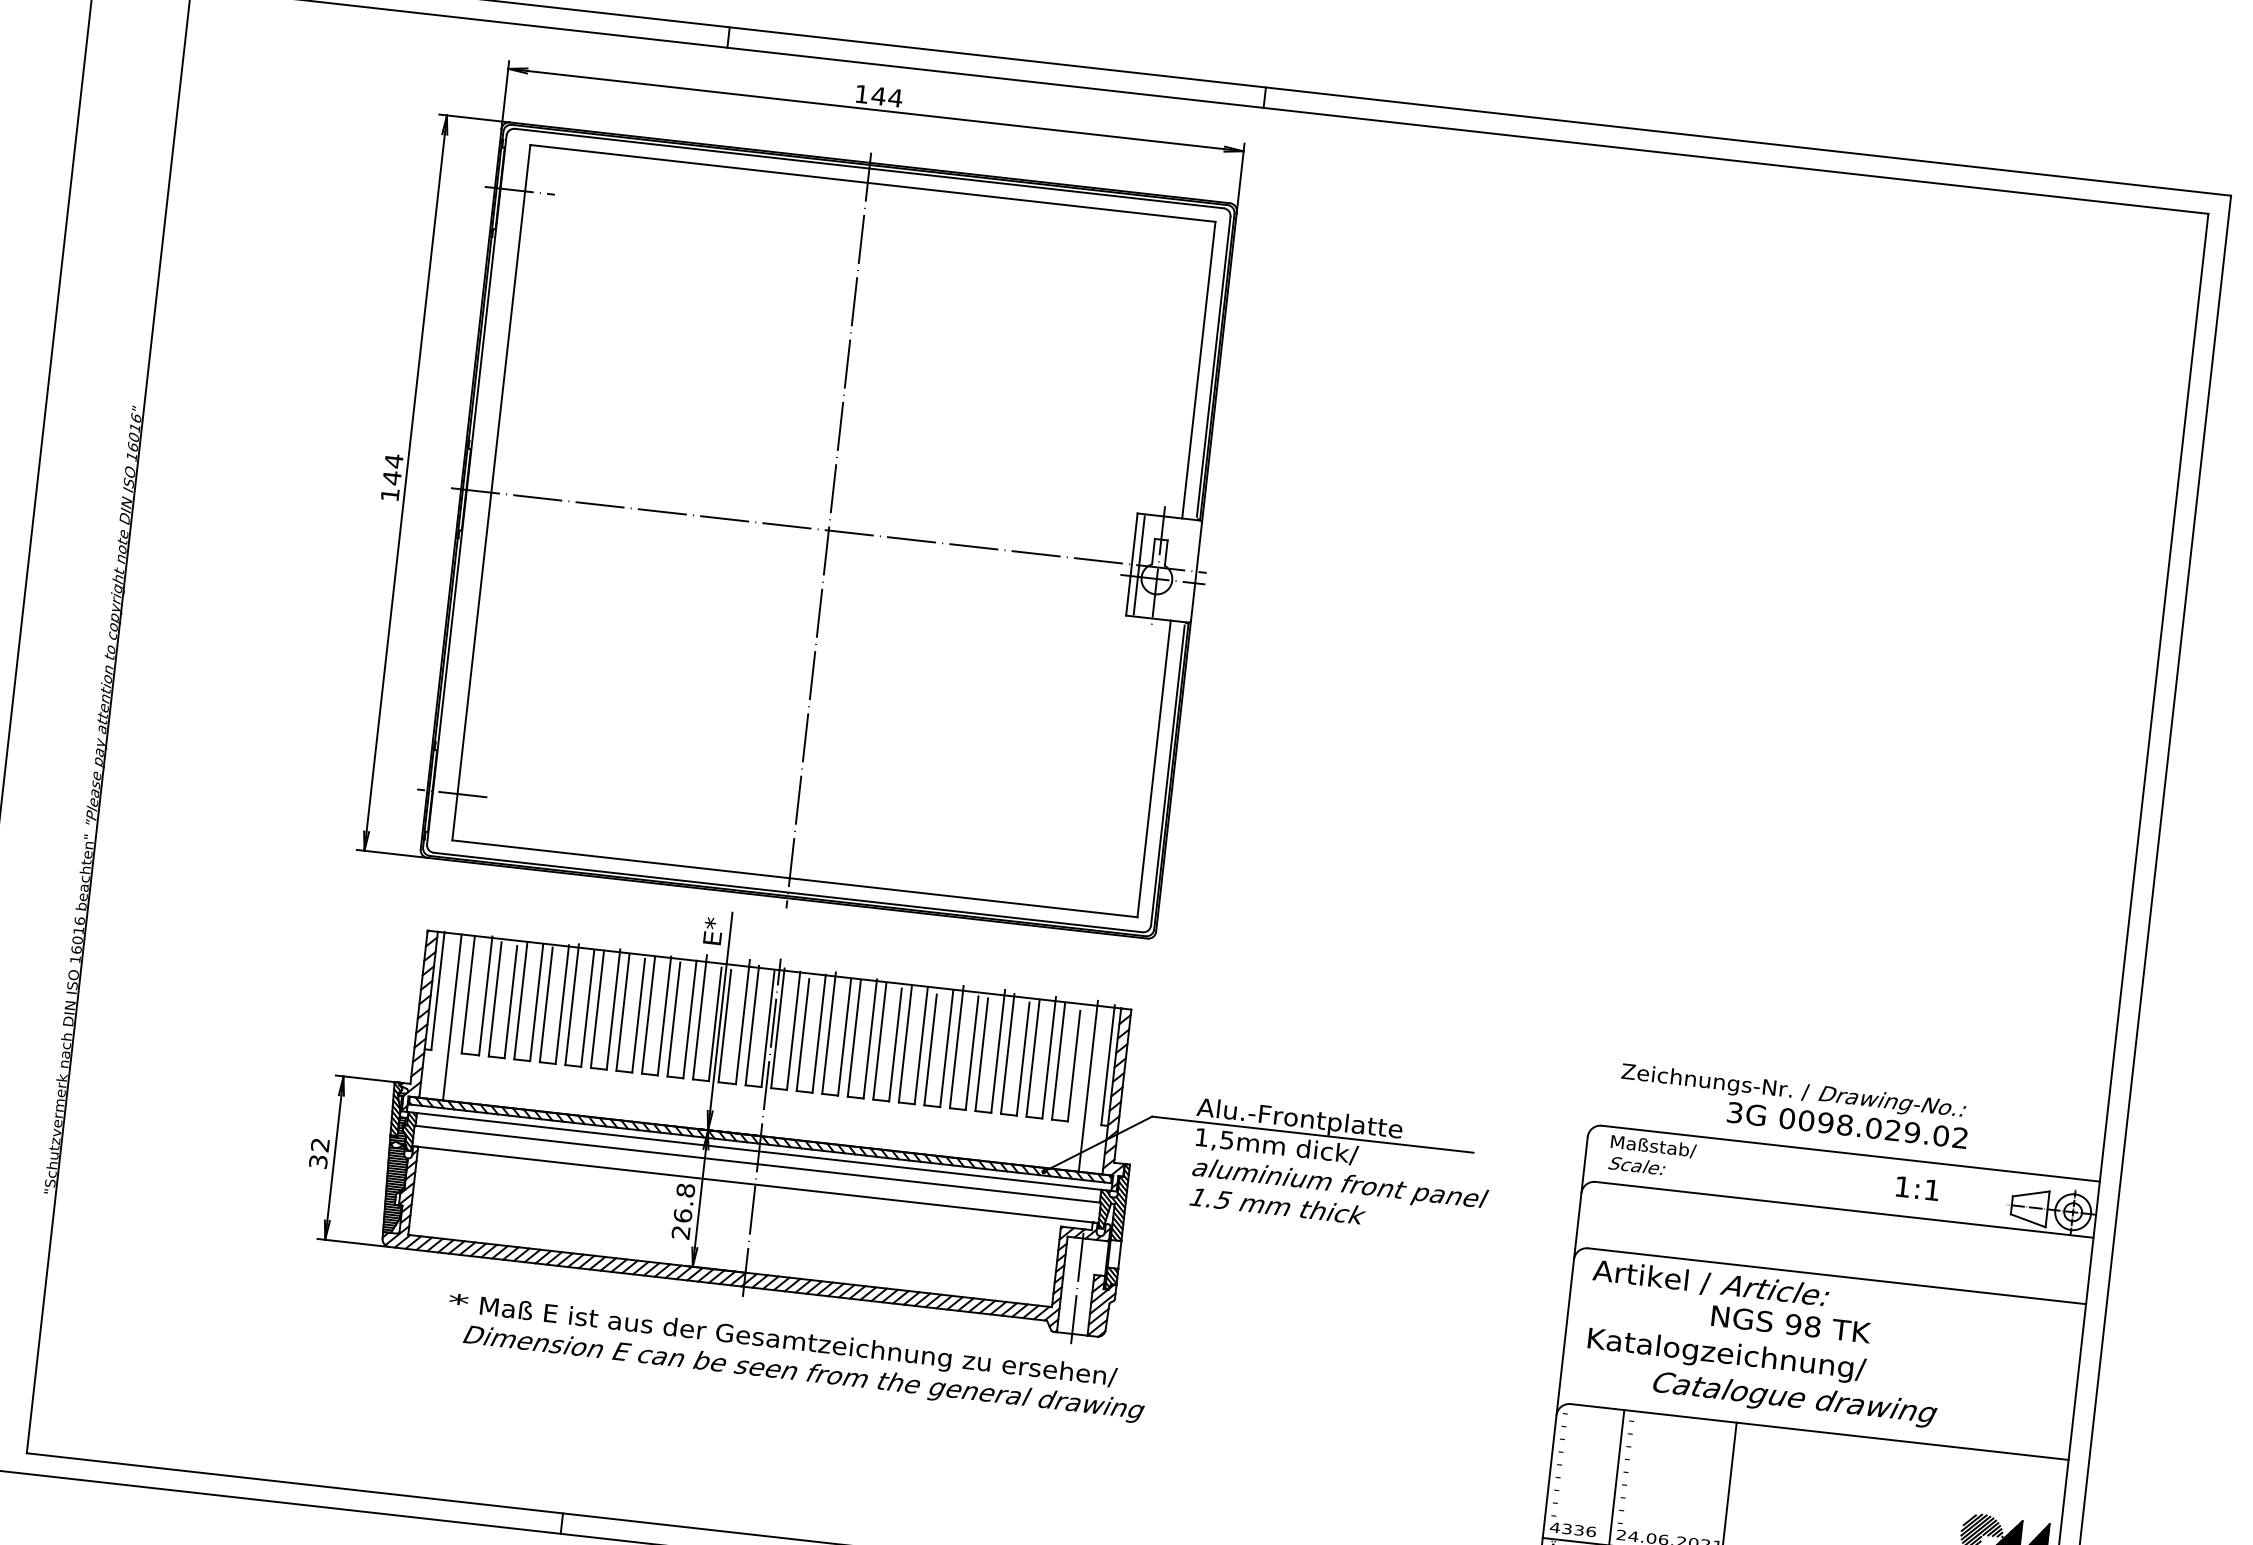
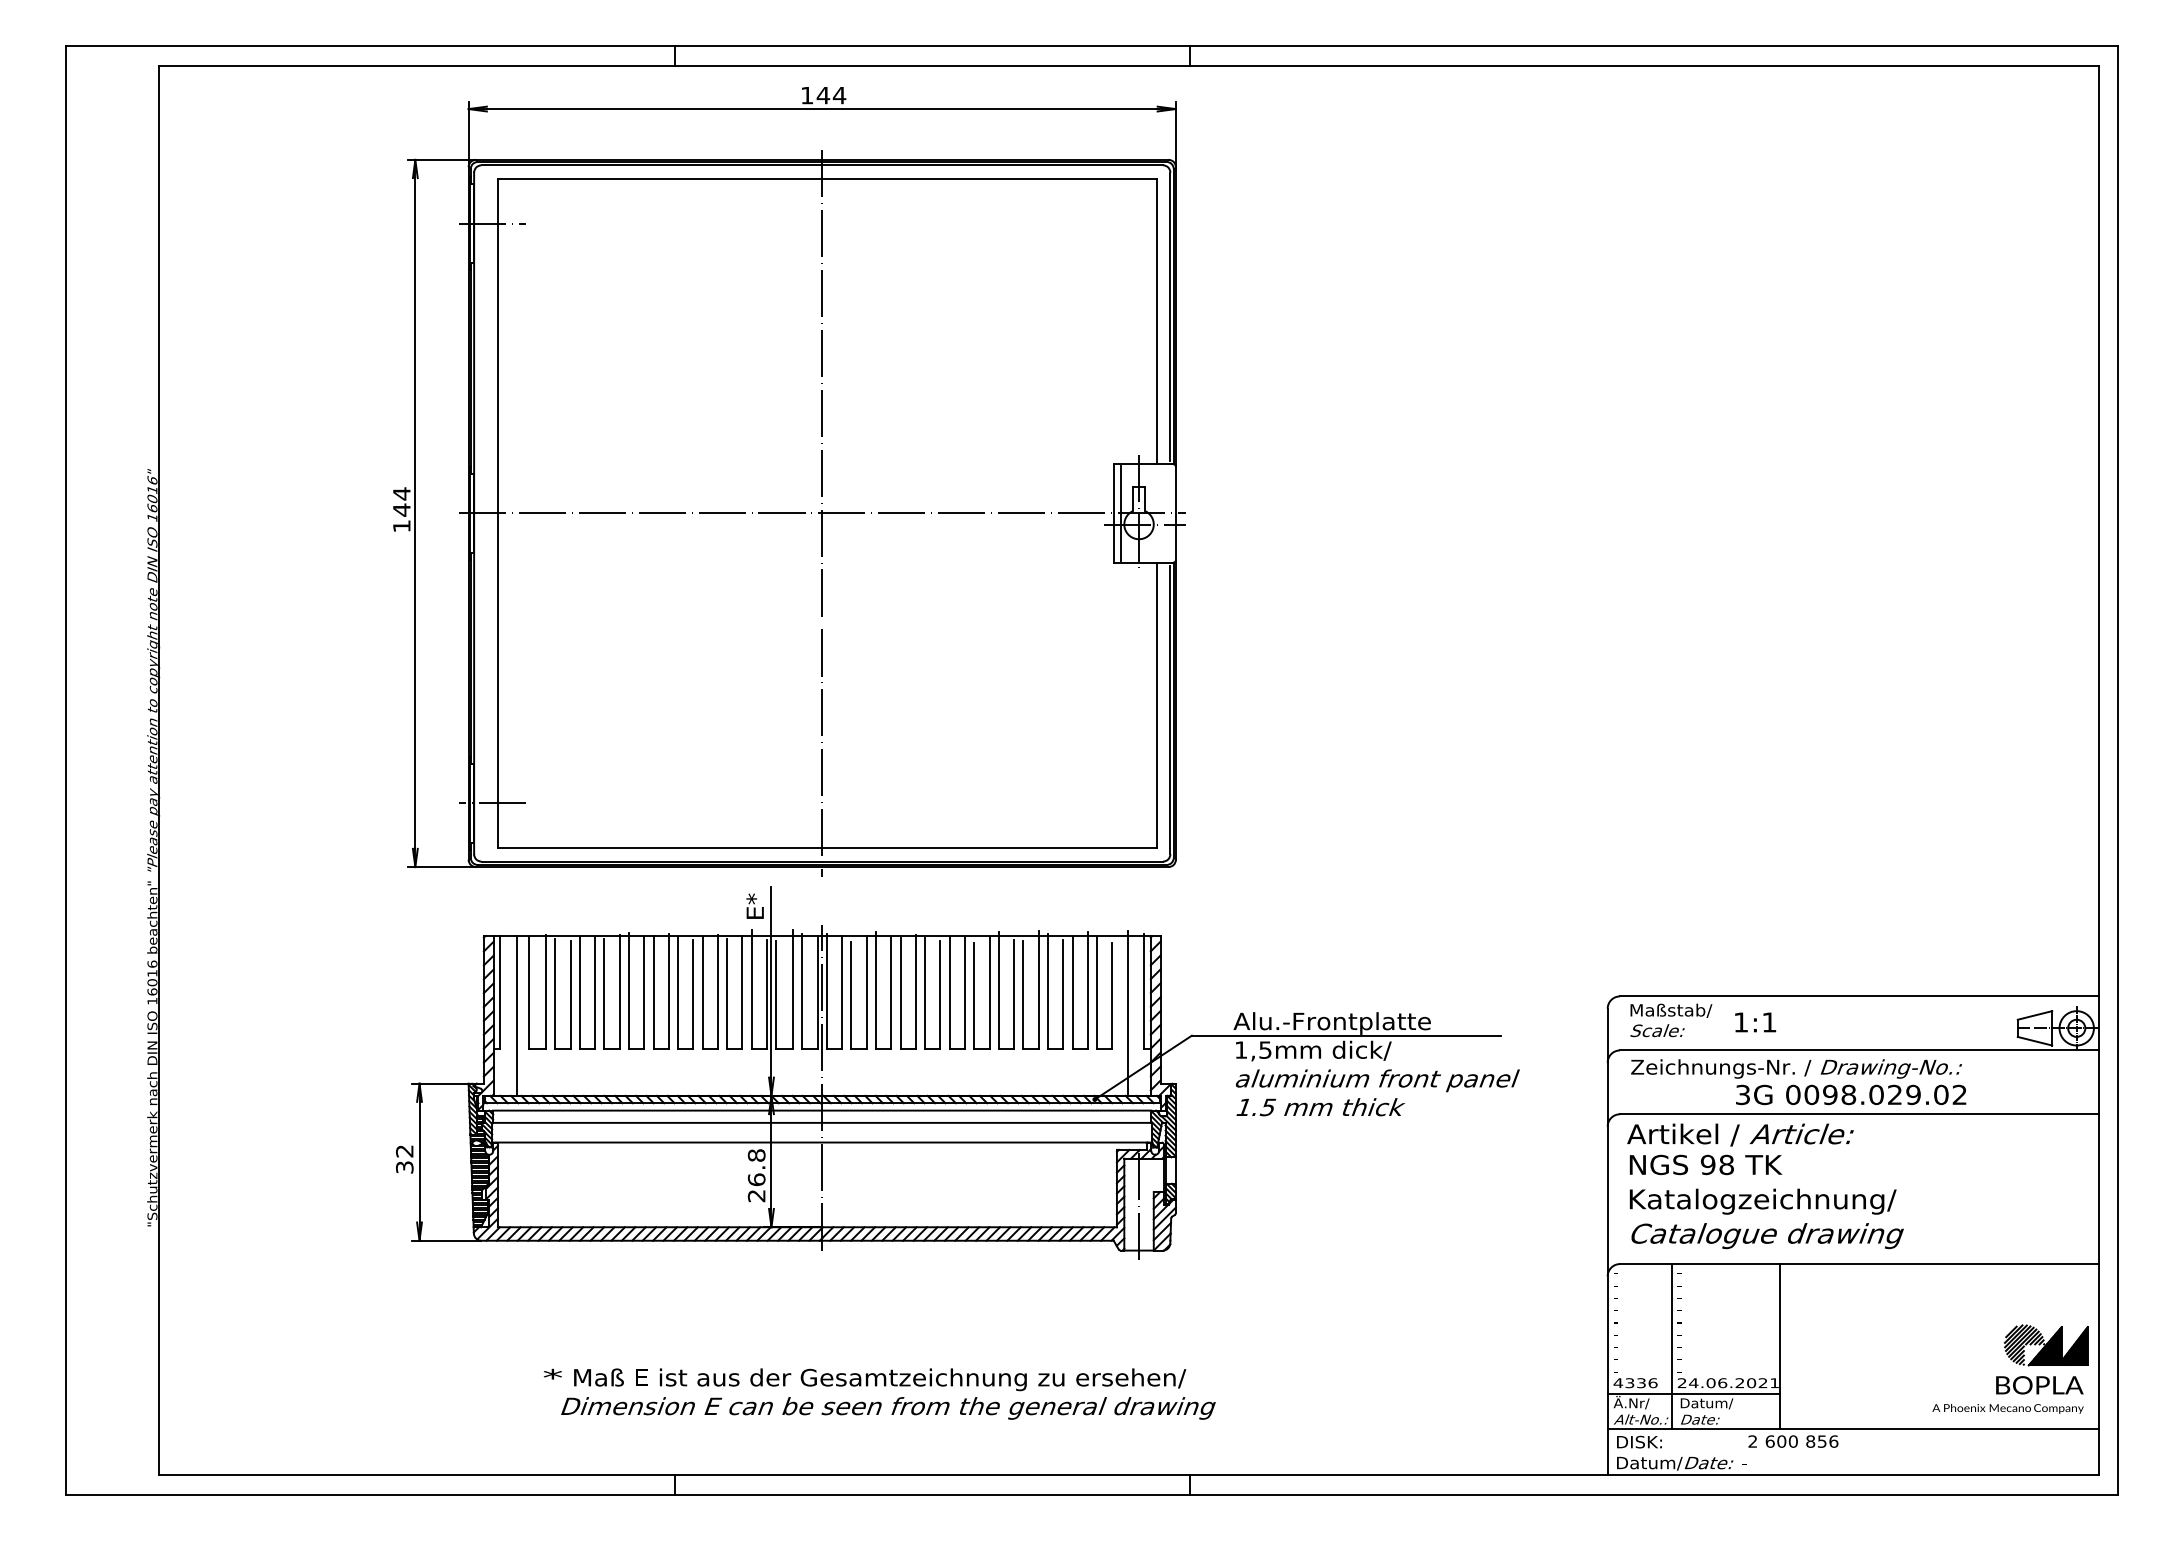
text: (1794, 1106) -> (1798, 1082), moved
text: (1917, 1188) -> (1755, 1022), moved
text: (1790, 1323) -> (1705, 1164), moved
text: (796, 1357) -> (879, 1393), moved
text: (1794, 1400) -> (1767, 1236), moved

